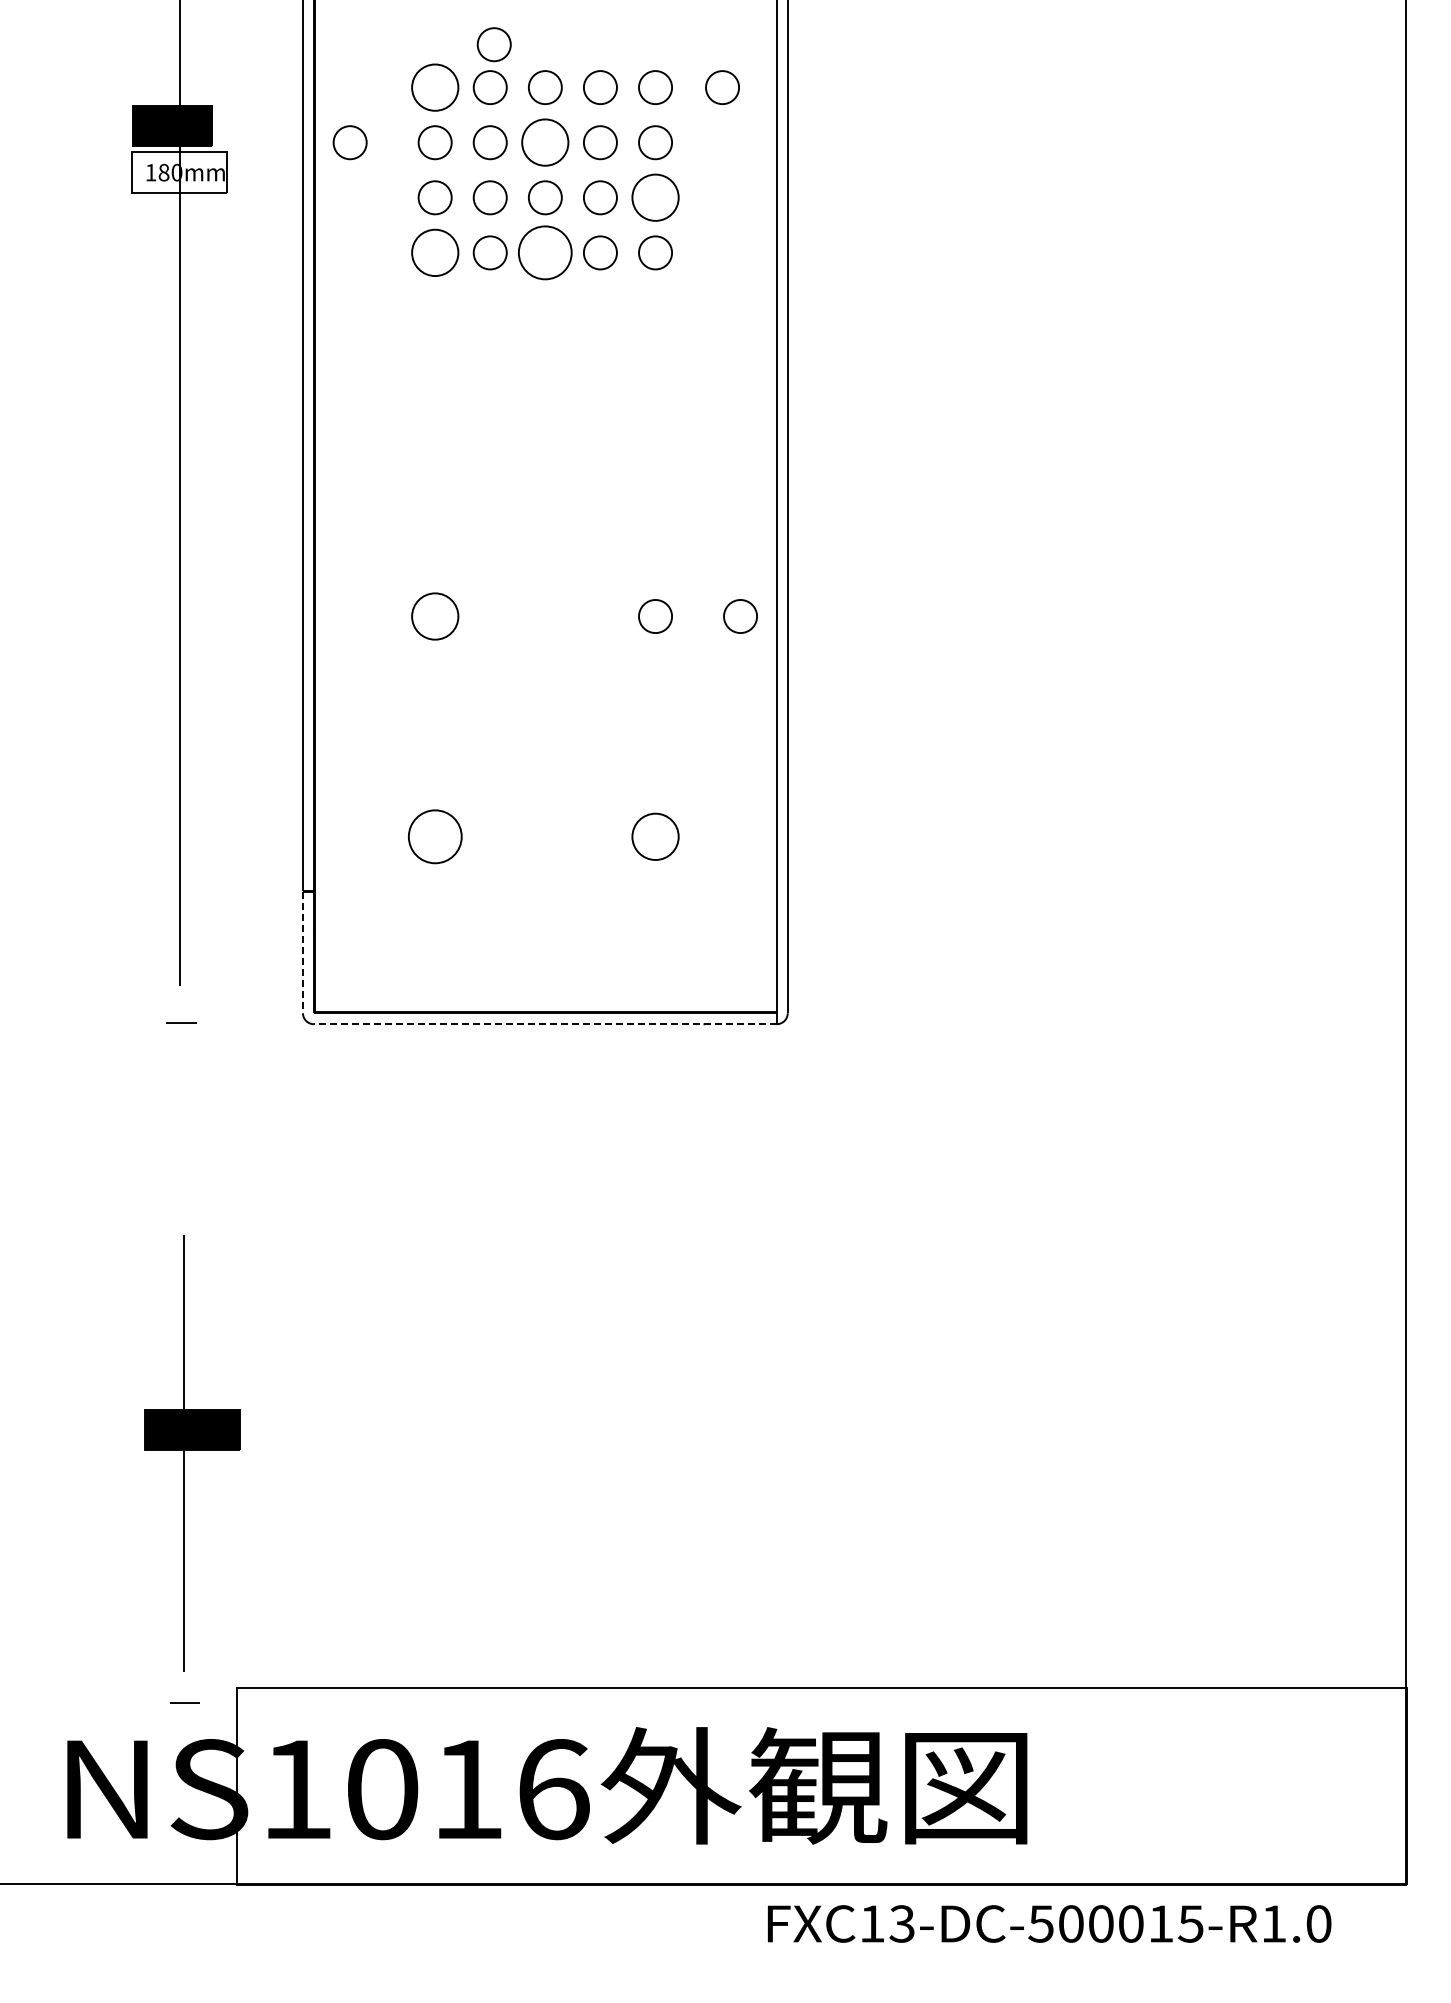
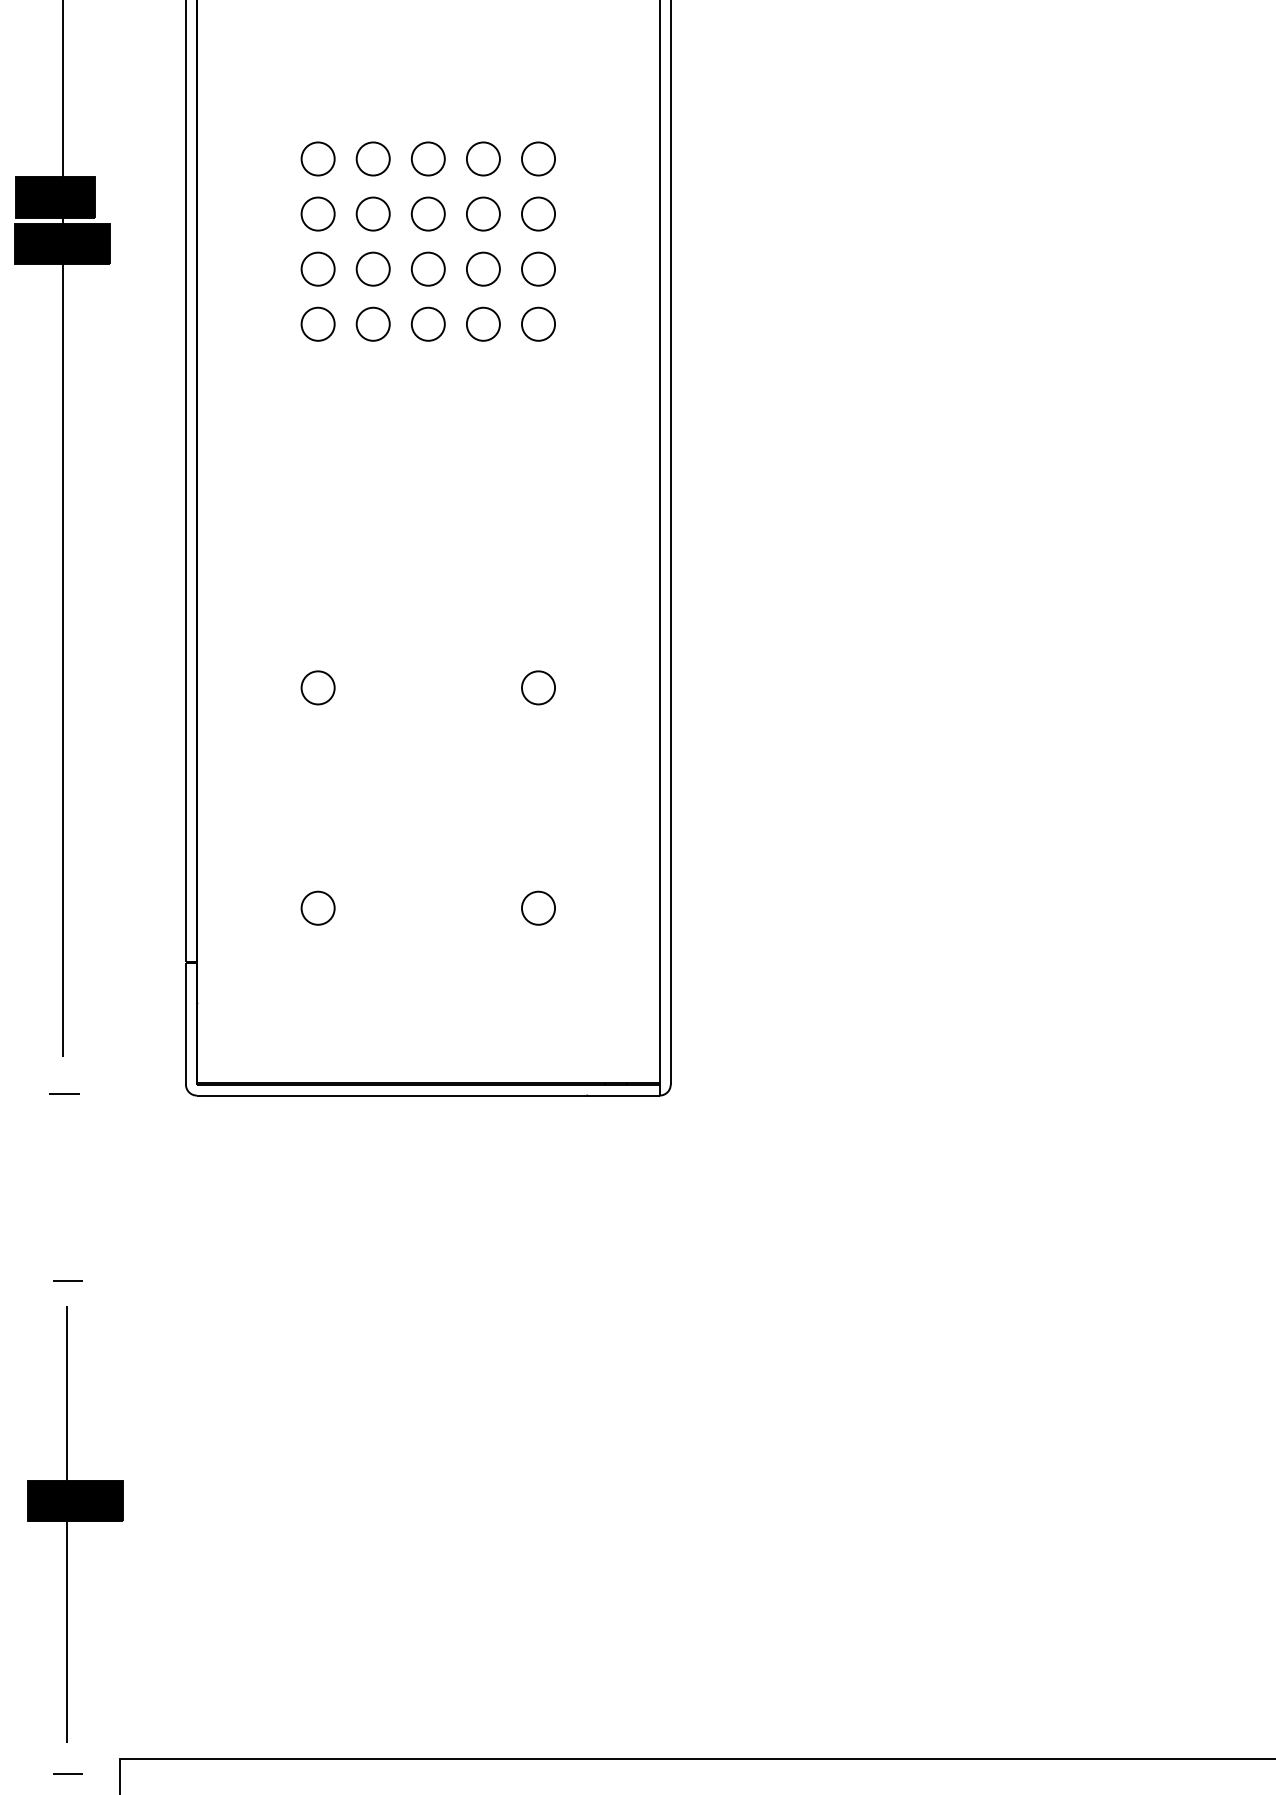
part: (493, 44) -> (376, 115), removed
part: (434, 87) -> (317, 158), size x0.71
part: (722, 87) -> (605, 158), removed
part: (349, 142) -> (232, 213), removed
part: (545, 142) -> (428, 213), size x0.71
fill: (179, 172) -> (62, 243), added
part: (655, 197) -> (538, 268), size x0.71
part: (434, 252) -> (317, 323), size x0.71
part: (545, 252) -> (428, 323), size x0.62
part: (434, 616) -> (317, 687), size x0.71
part: (740, 616) -> (623, 687), removed
part: (434, 836) -> (317, 907), size x0.62
part: (655, 836) -> (538, 907), size x0.71
line: (302, 952) -> (185, 1023), dashed -> solid
line: (544, 1024) -> (427, 1095), dashed -> solid
line: (184, 1209) -> (67, 1280), added

